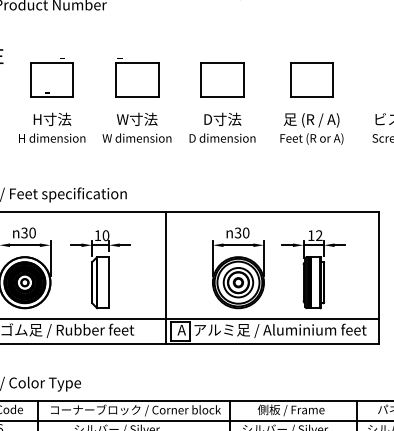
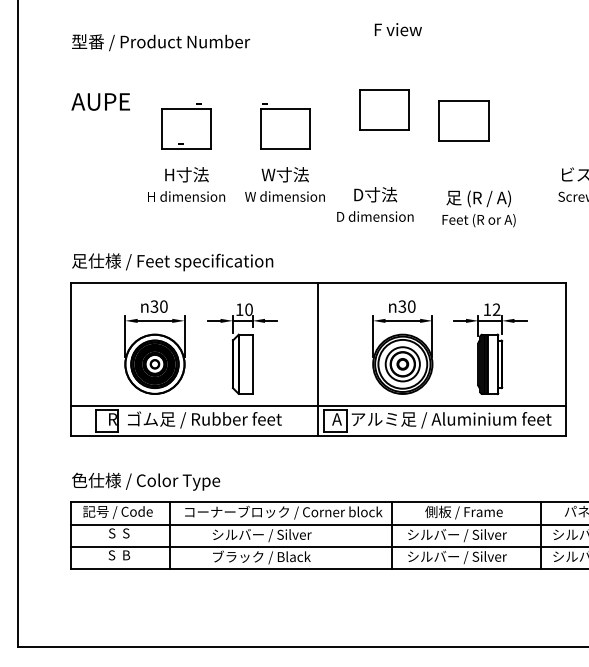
part: (222, 79) -> (384, 109), moved
part: (311, 79) -> (463, 120), moved
text: (222, 127) -> (375, 204), moved
text: (311, 128) -> (478, 208), moved

